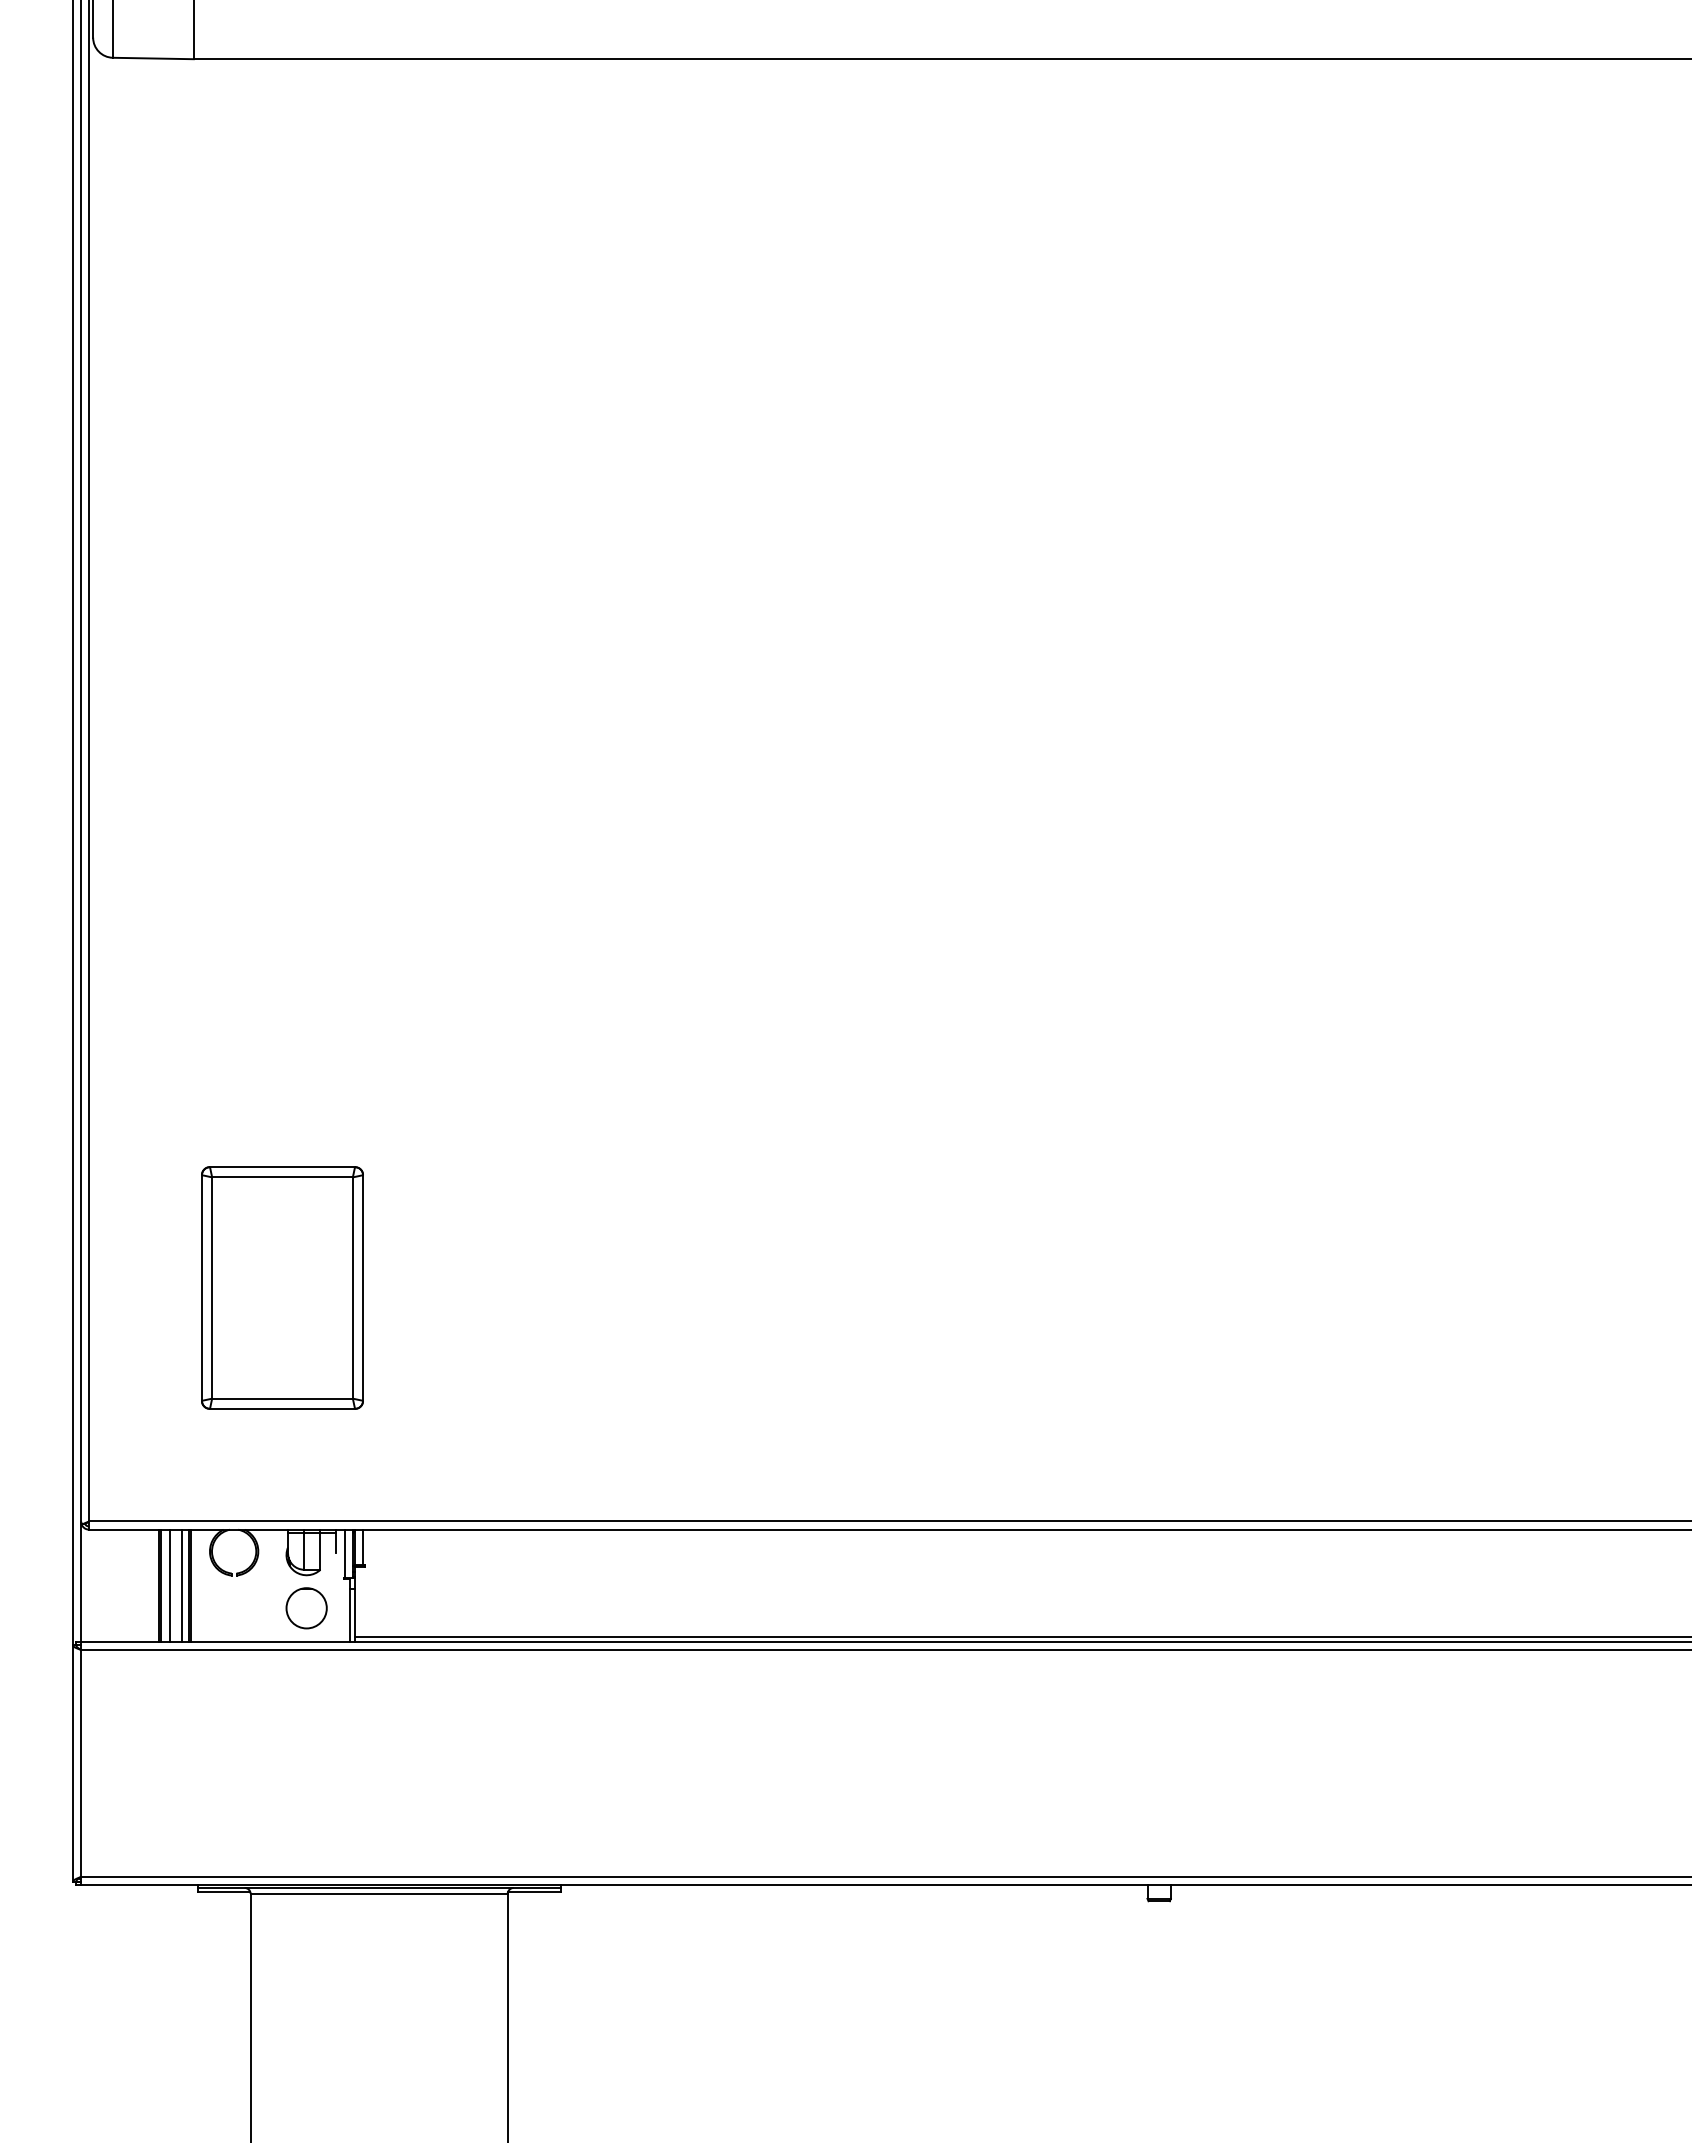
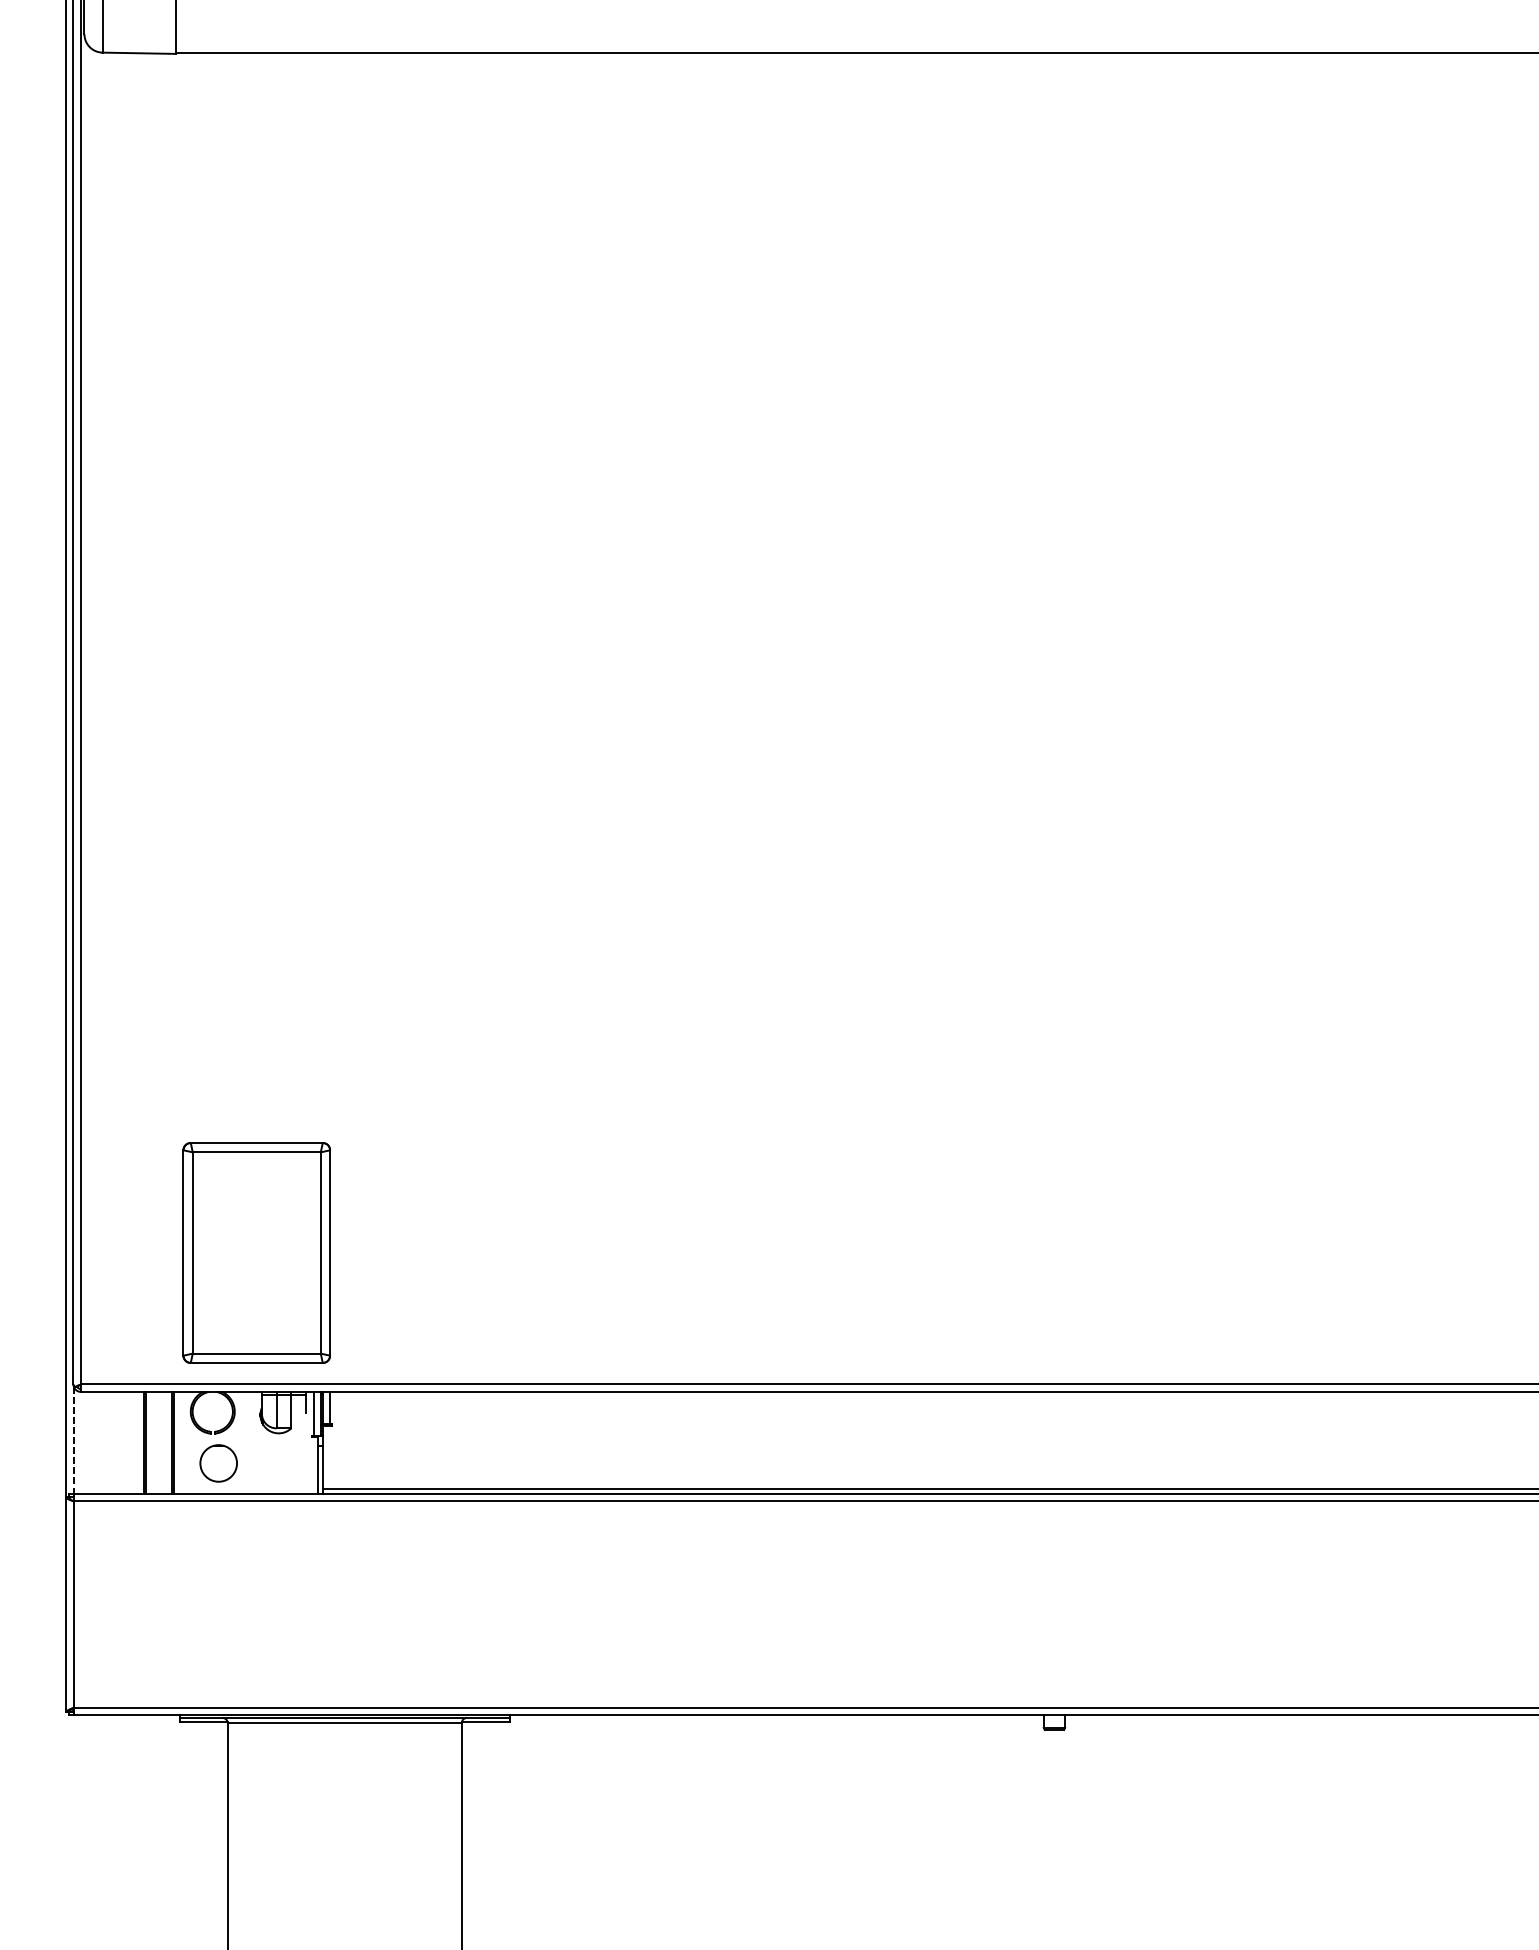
part: (282, 1287) -> (256, 1252), moved
line: (81, 1582) -> (73, 1439), solid -> dashed
line: (169, 1585) -> (153, 1442), removed
line: (181, 1585) -> (164, 1442), removed
circle: (306, 1608) -> (218, 1463), moved

